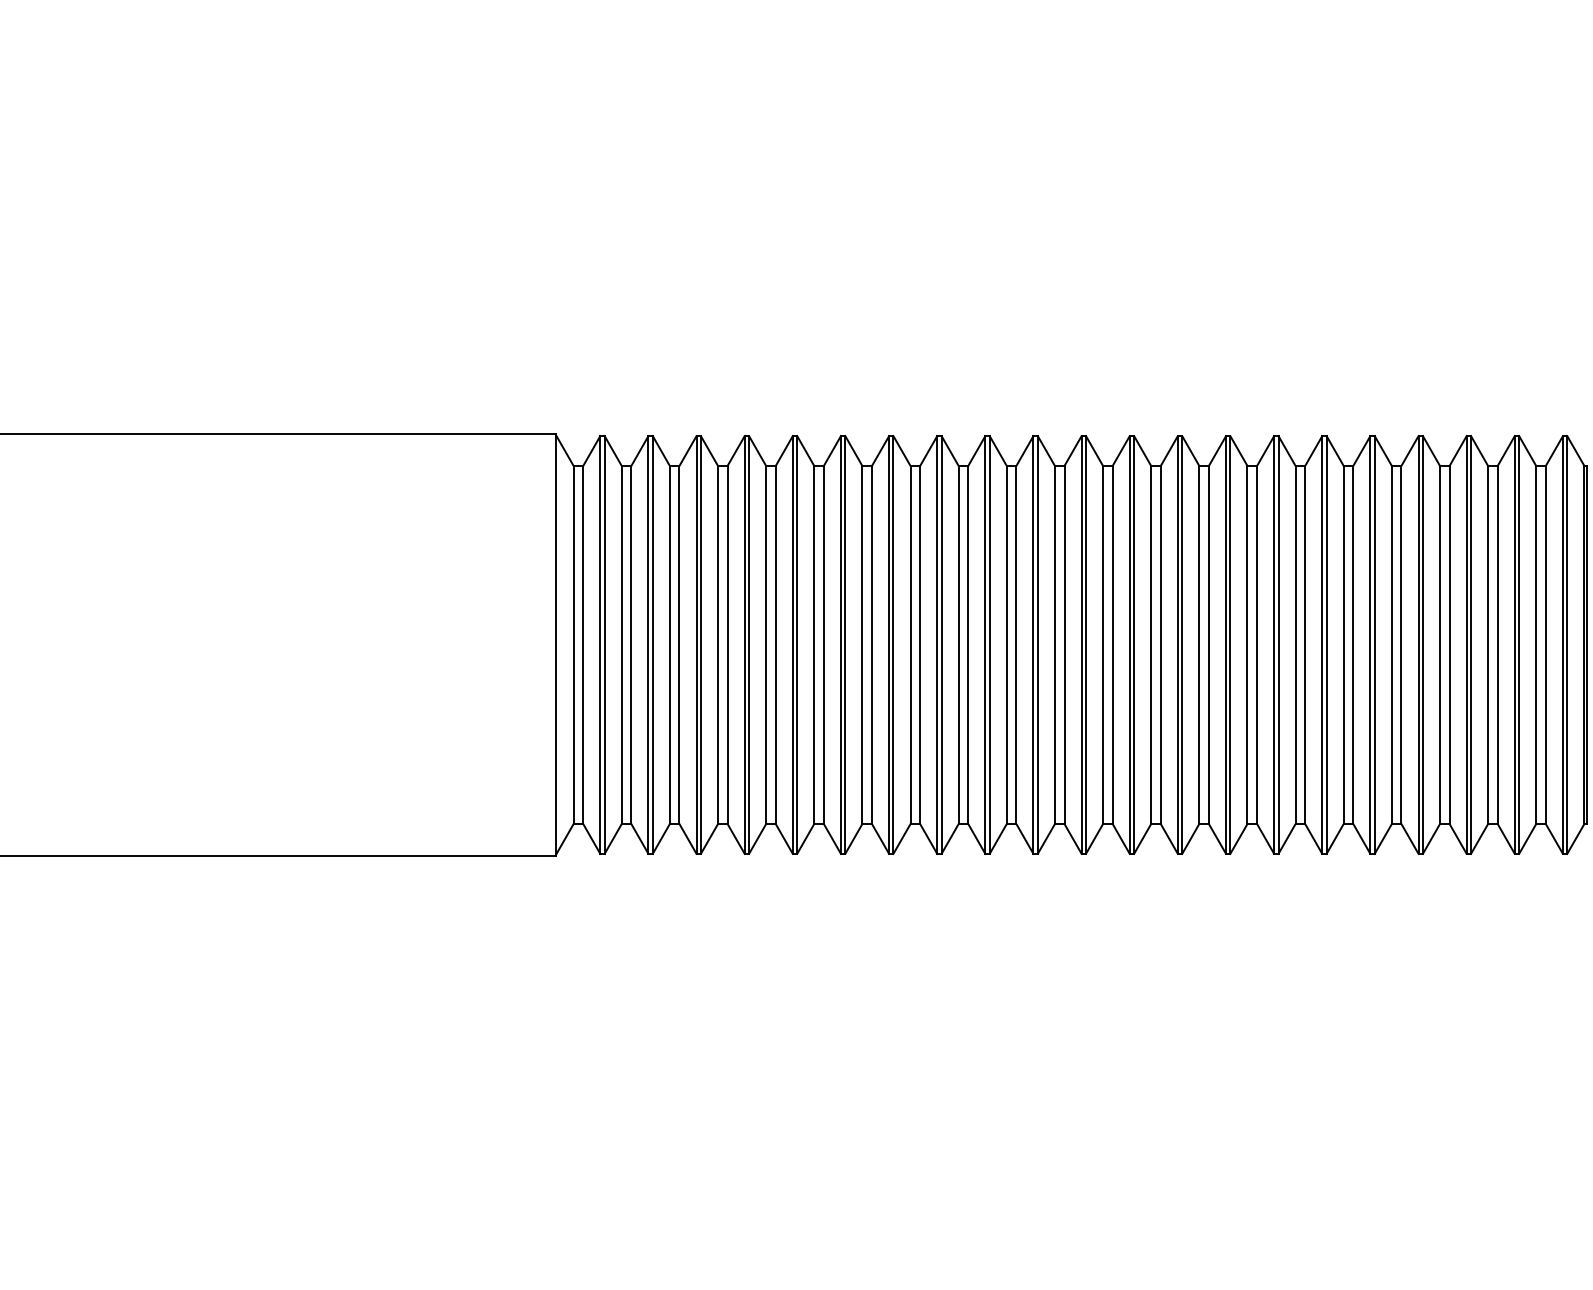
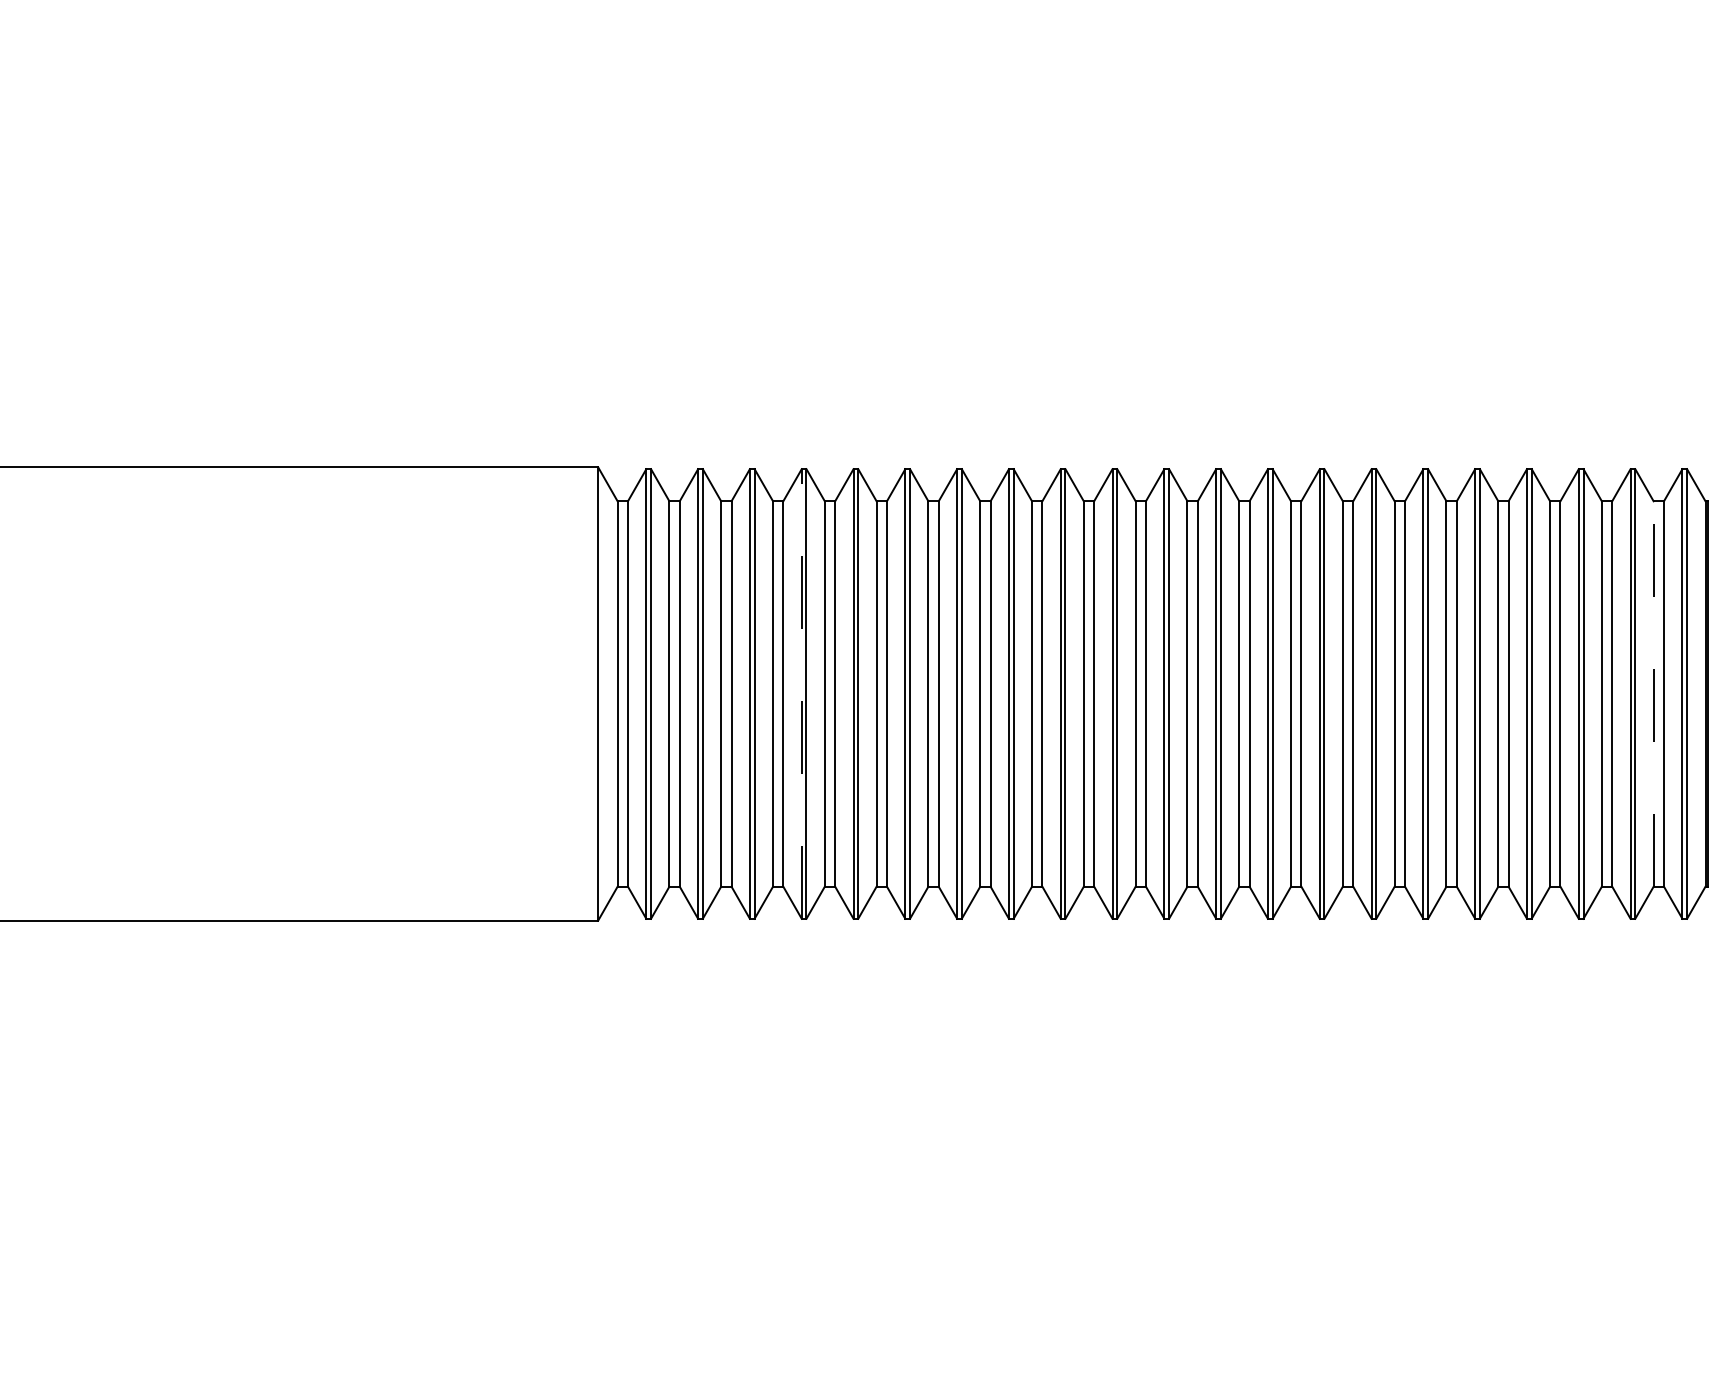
line: (1536, 644) -> (1653, 693), solid -> dashed
line: (744, 645) -> (801, 694), solid -> dashed

